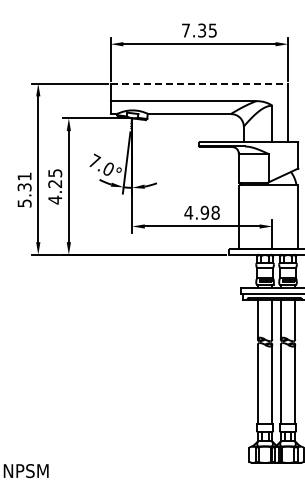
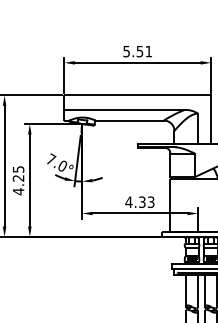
text: (199, 30) -> (137, 51), 7.35 -> 5.51
line: (199, 83) -> (137, 95), dashed -> solid
text: (209, 212) -> (146, 201), 4.98 -> 4.33

